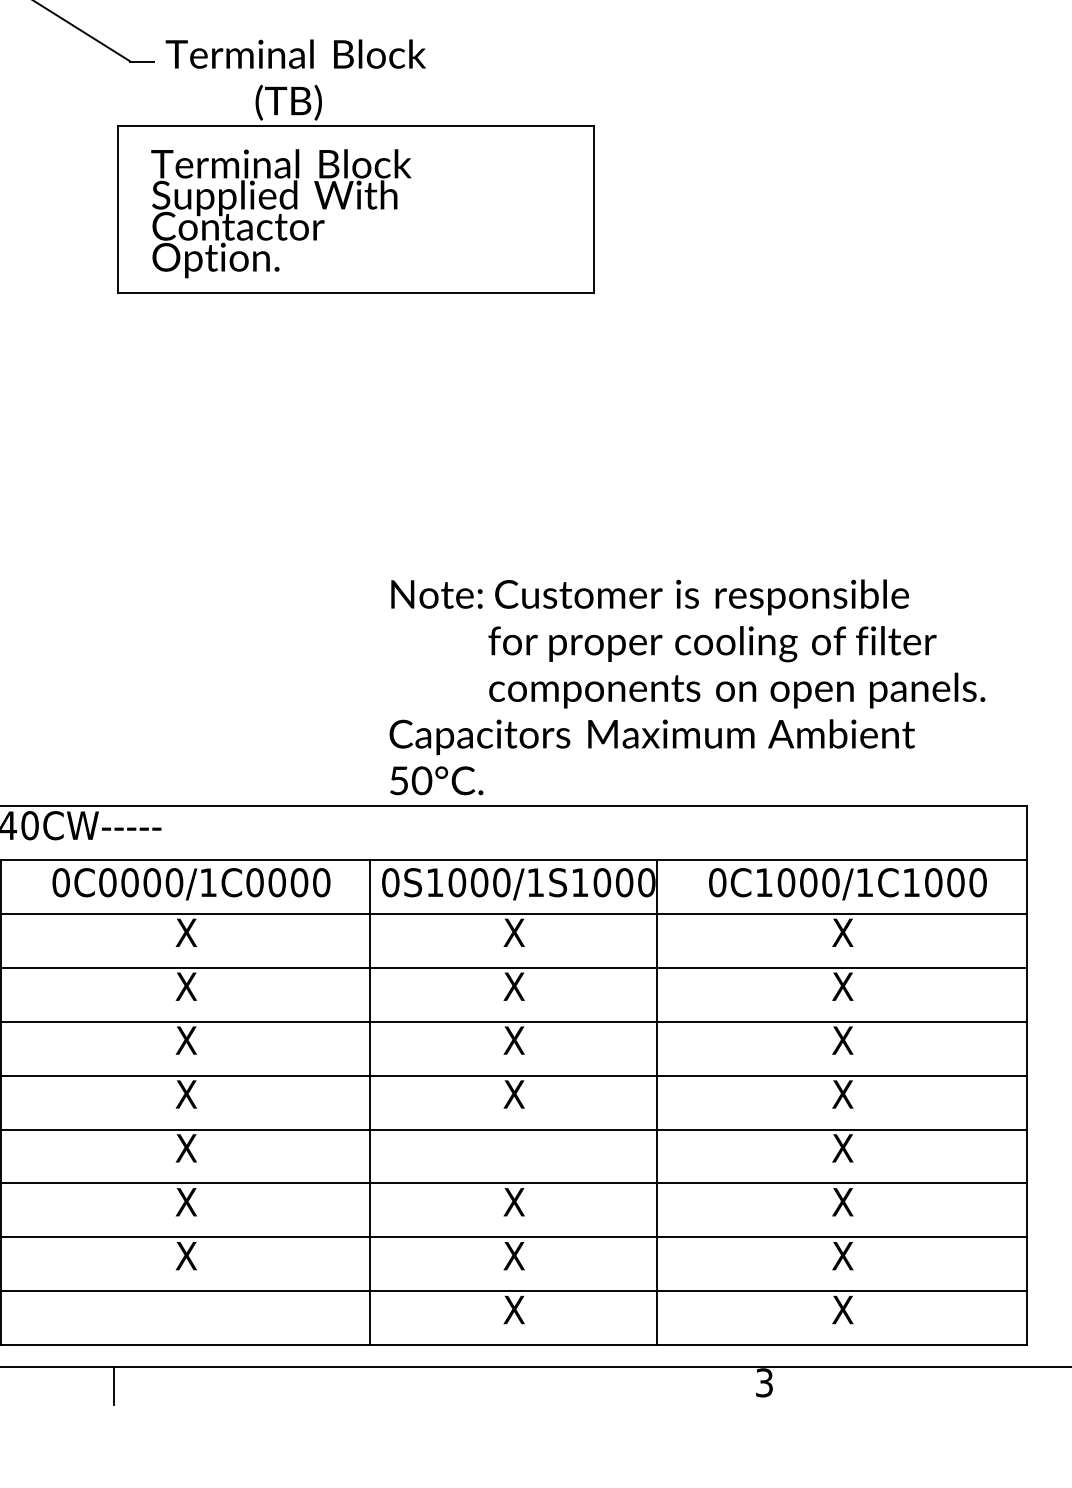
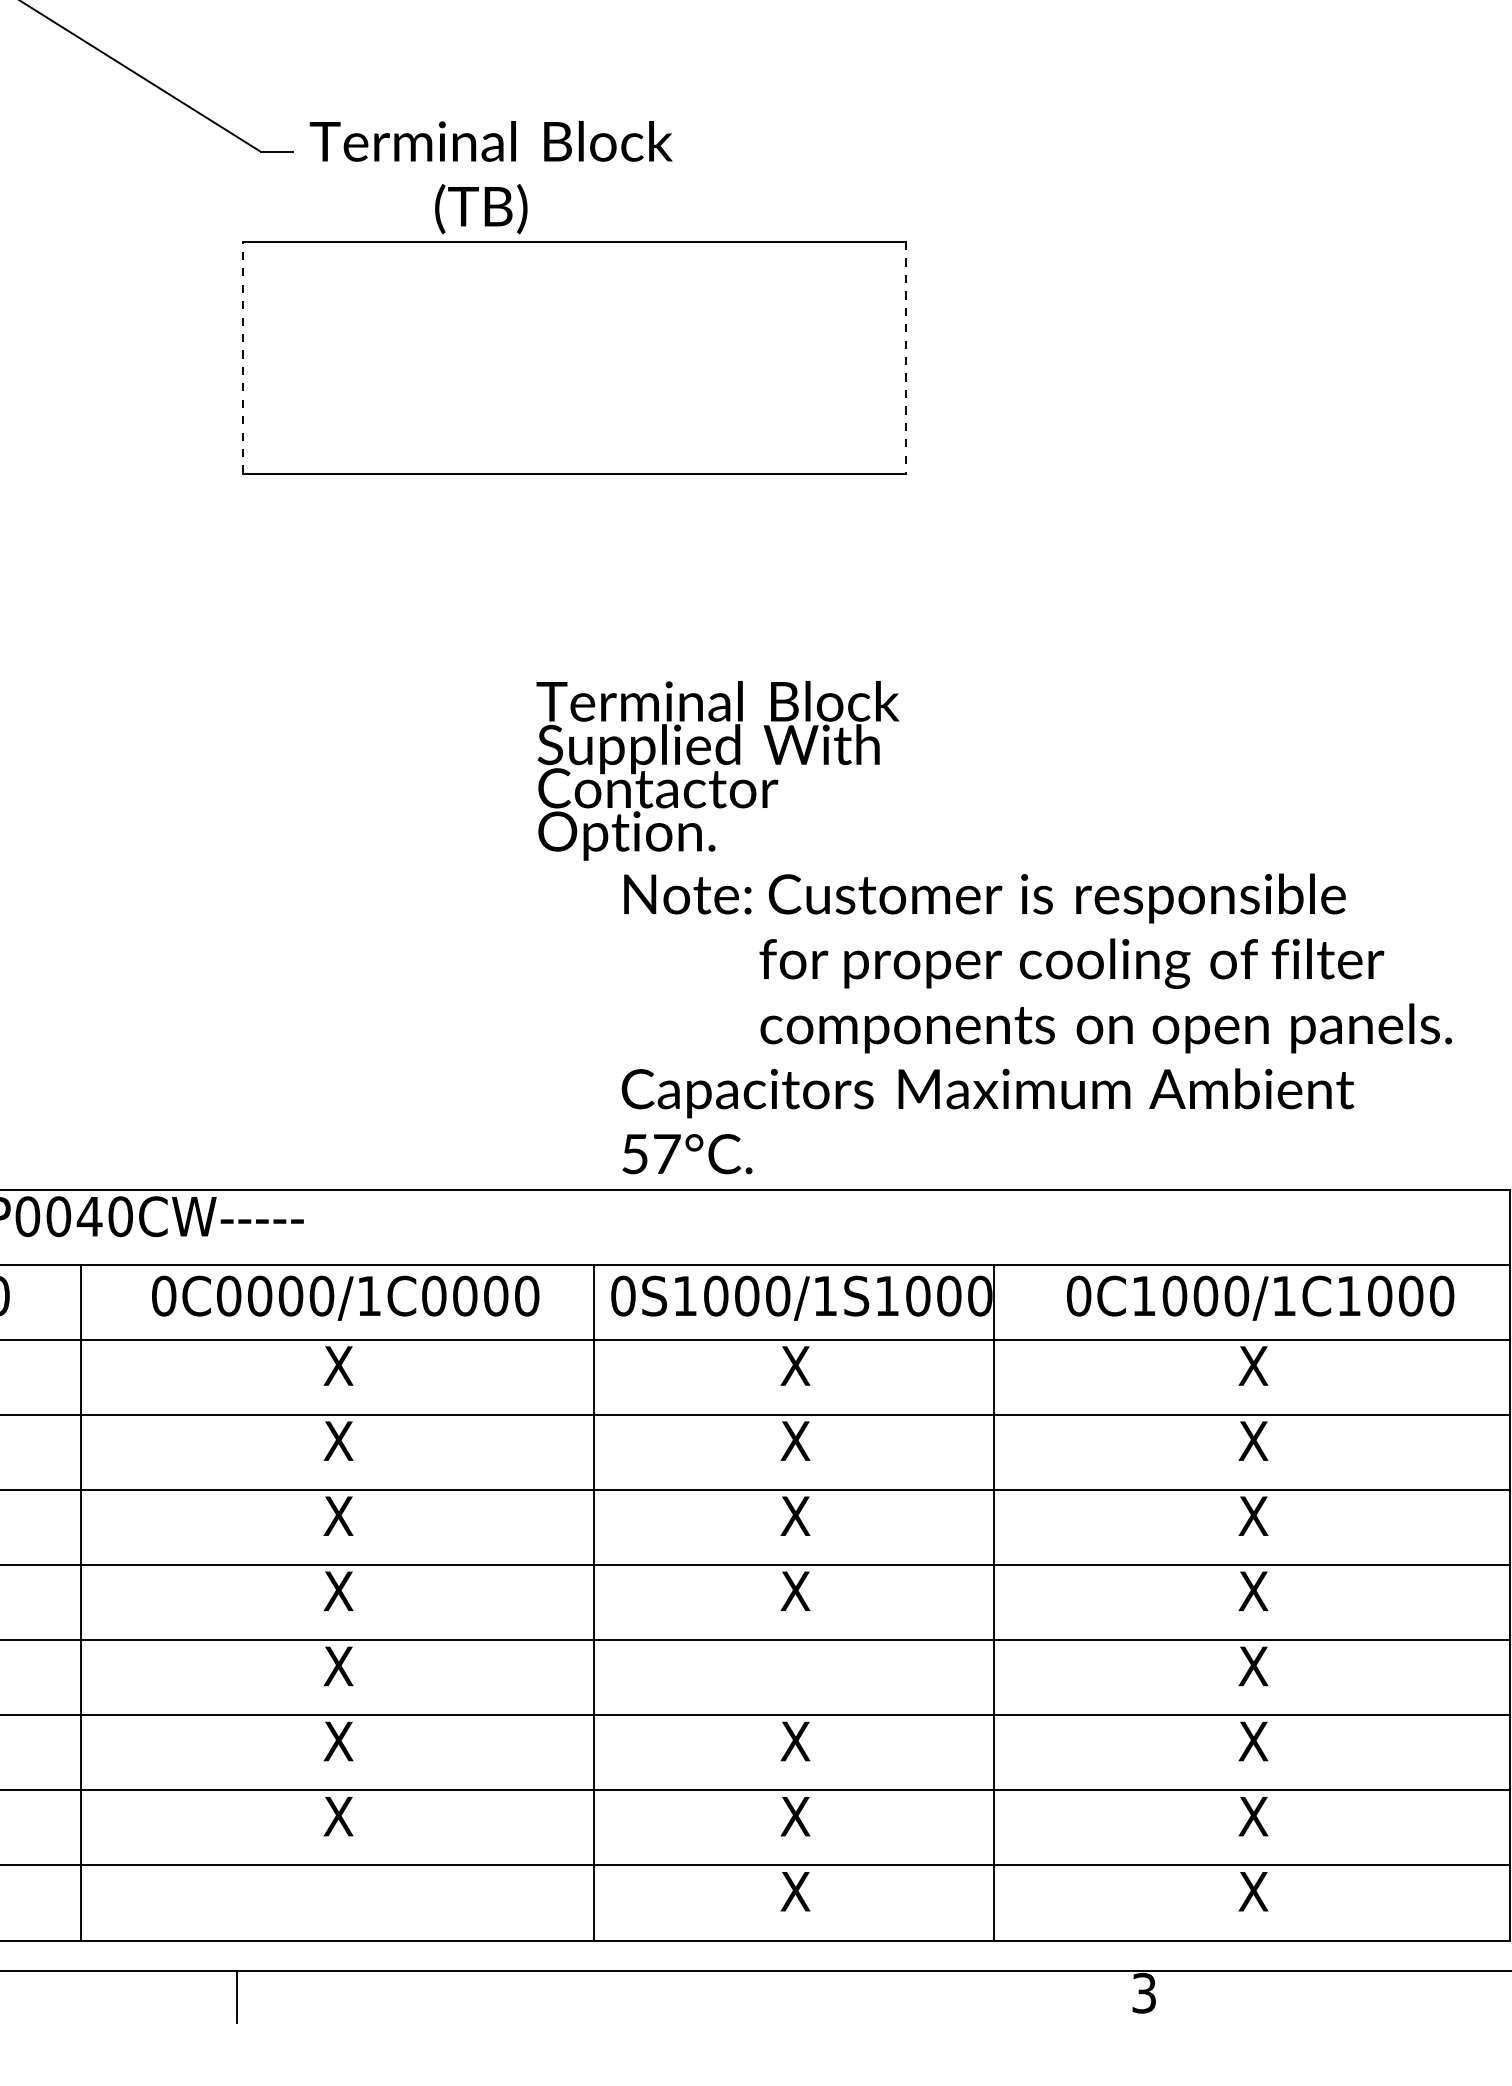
line: (118, 209) -> (243, 357), solid -> dashed
line: (593, 209) -> (906, 357), solid -> dashed
text: (281, 213) -> (717, 770), moved
text: (421, 781) -> (666, 1154), 50°C. -> 57°C.

